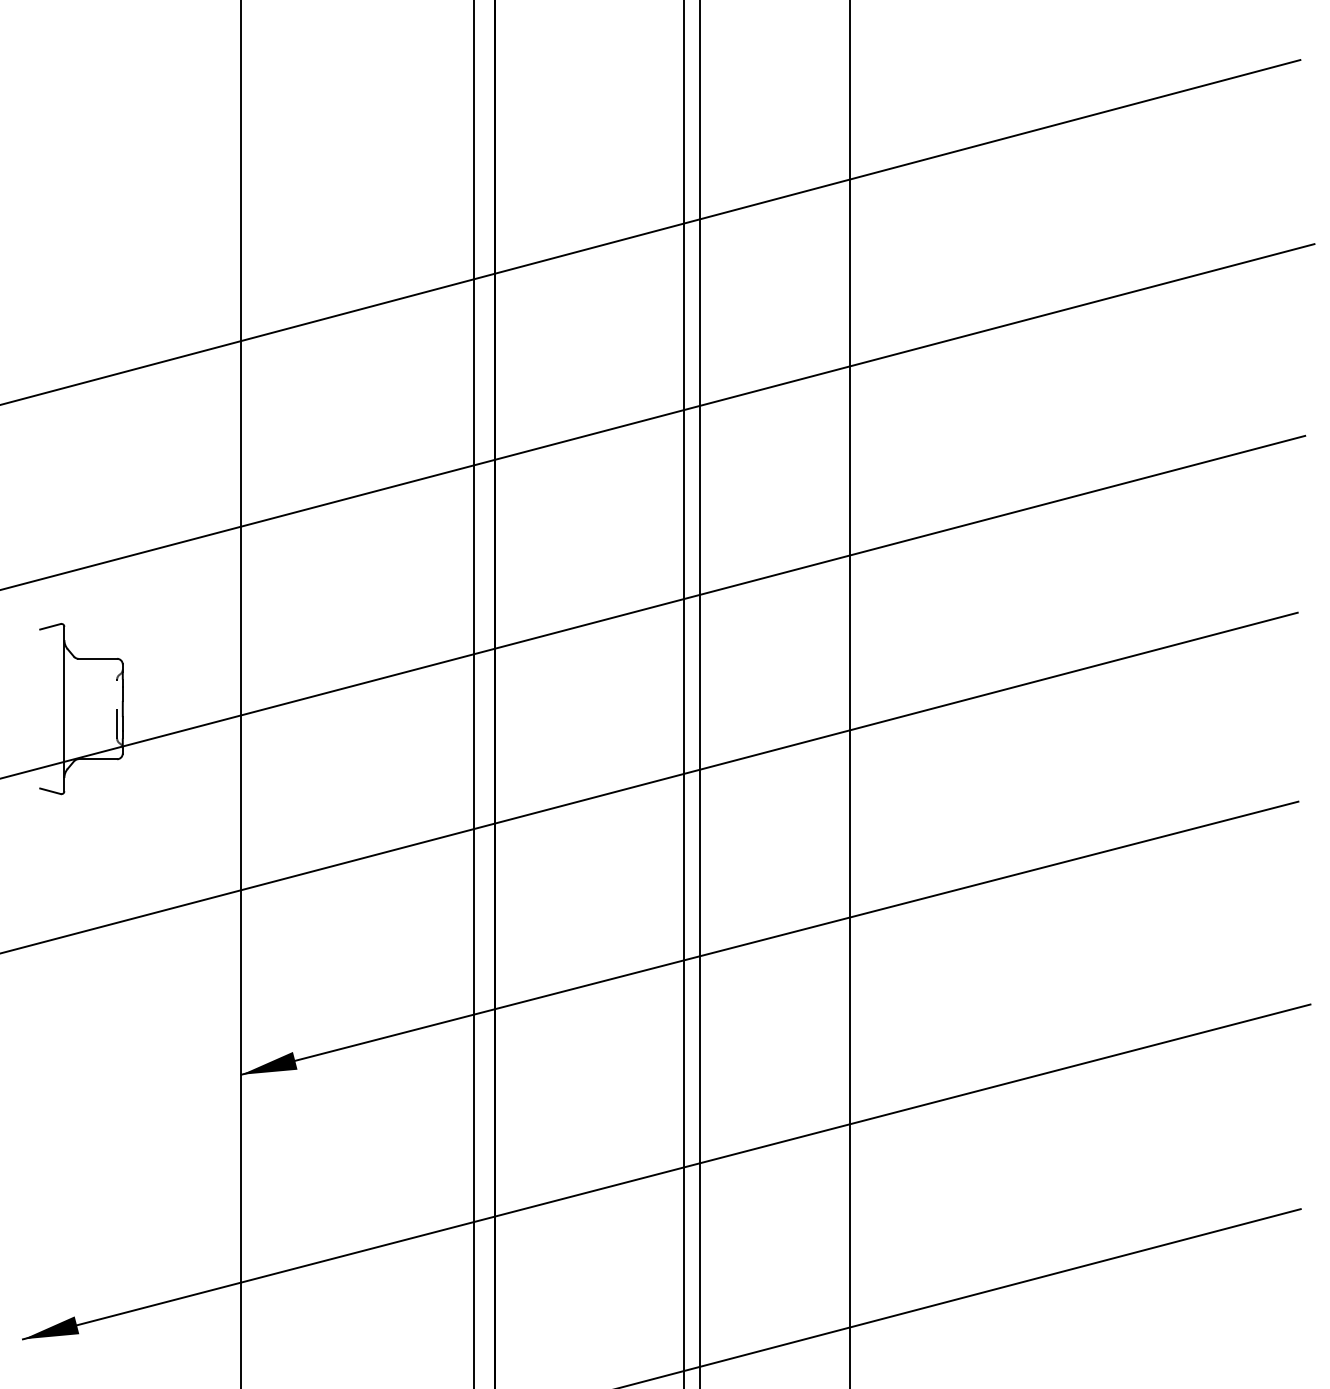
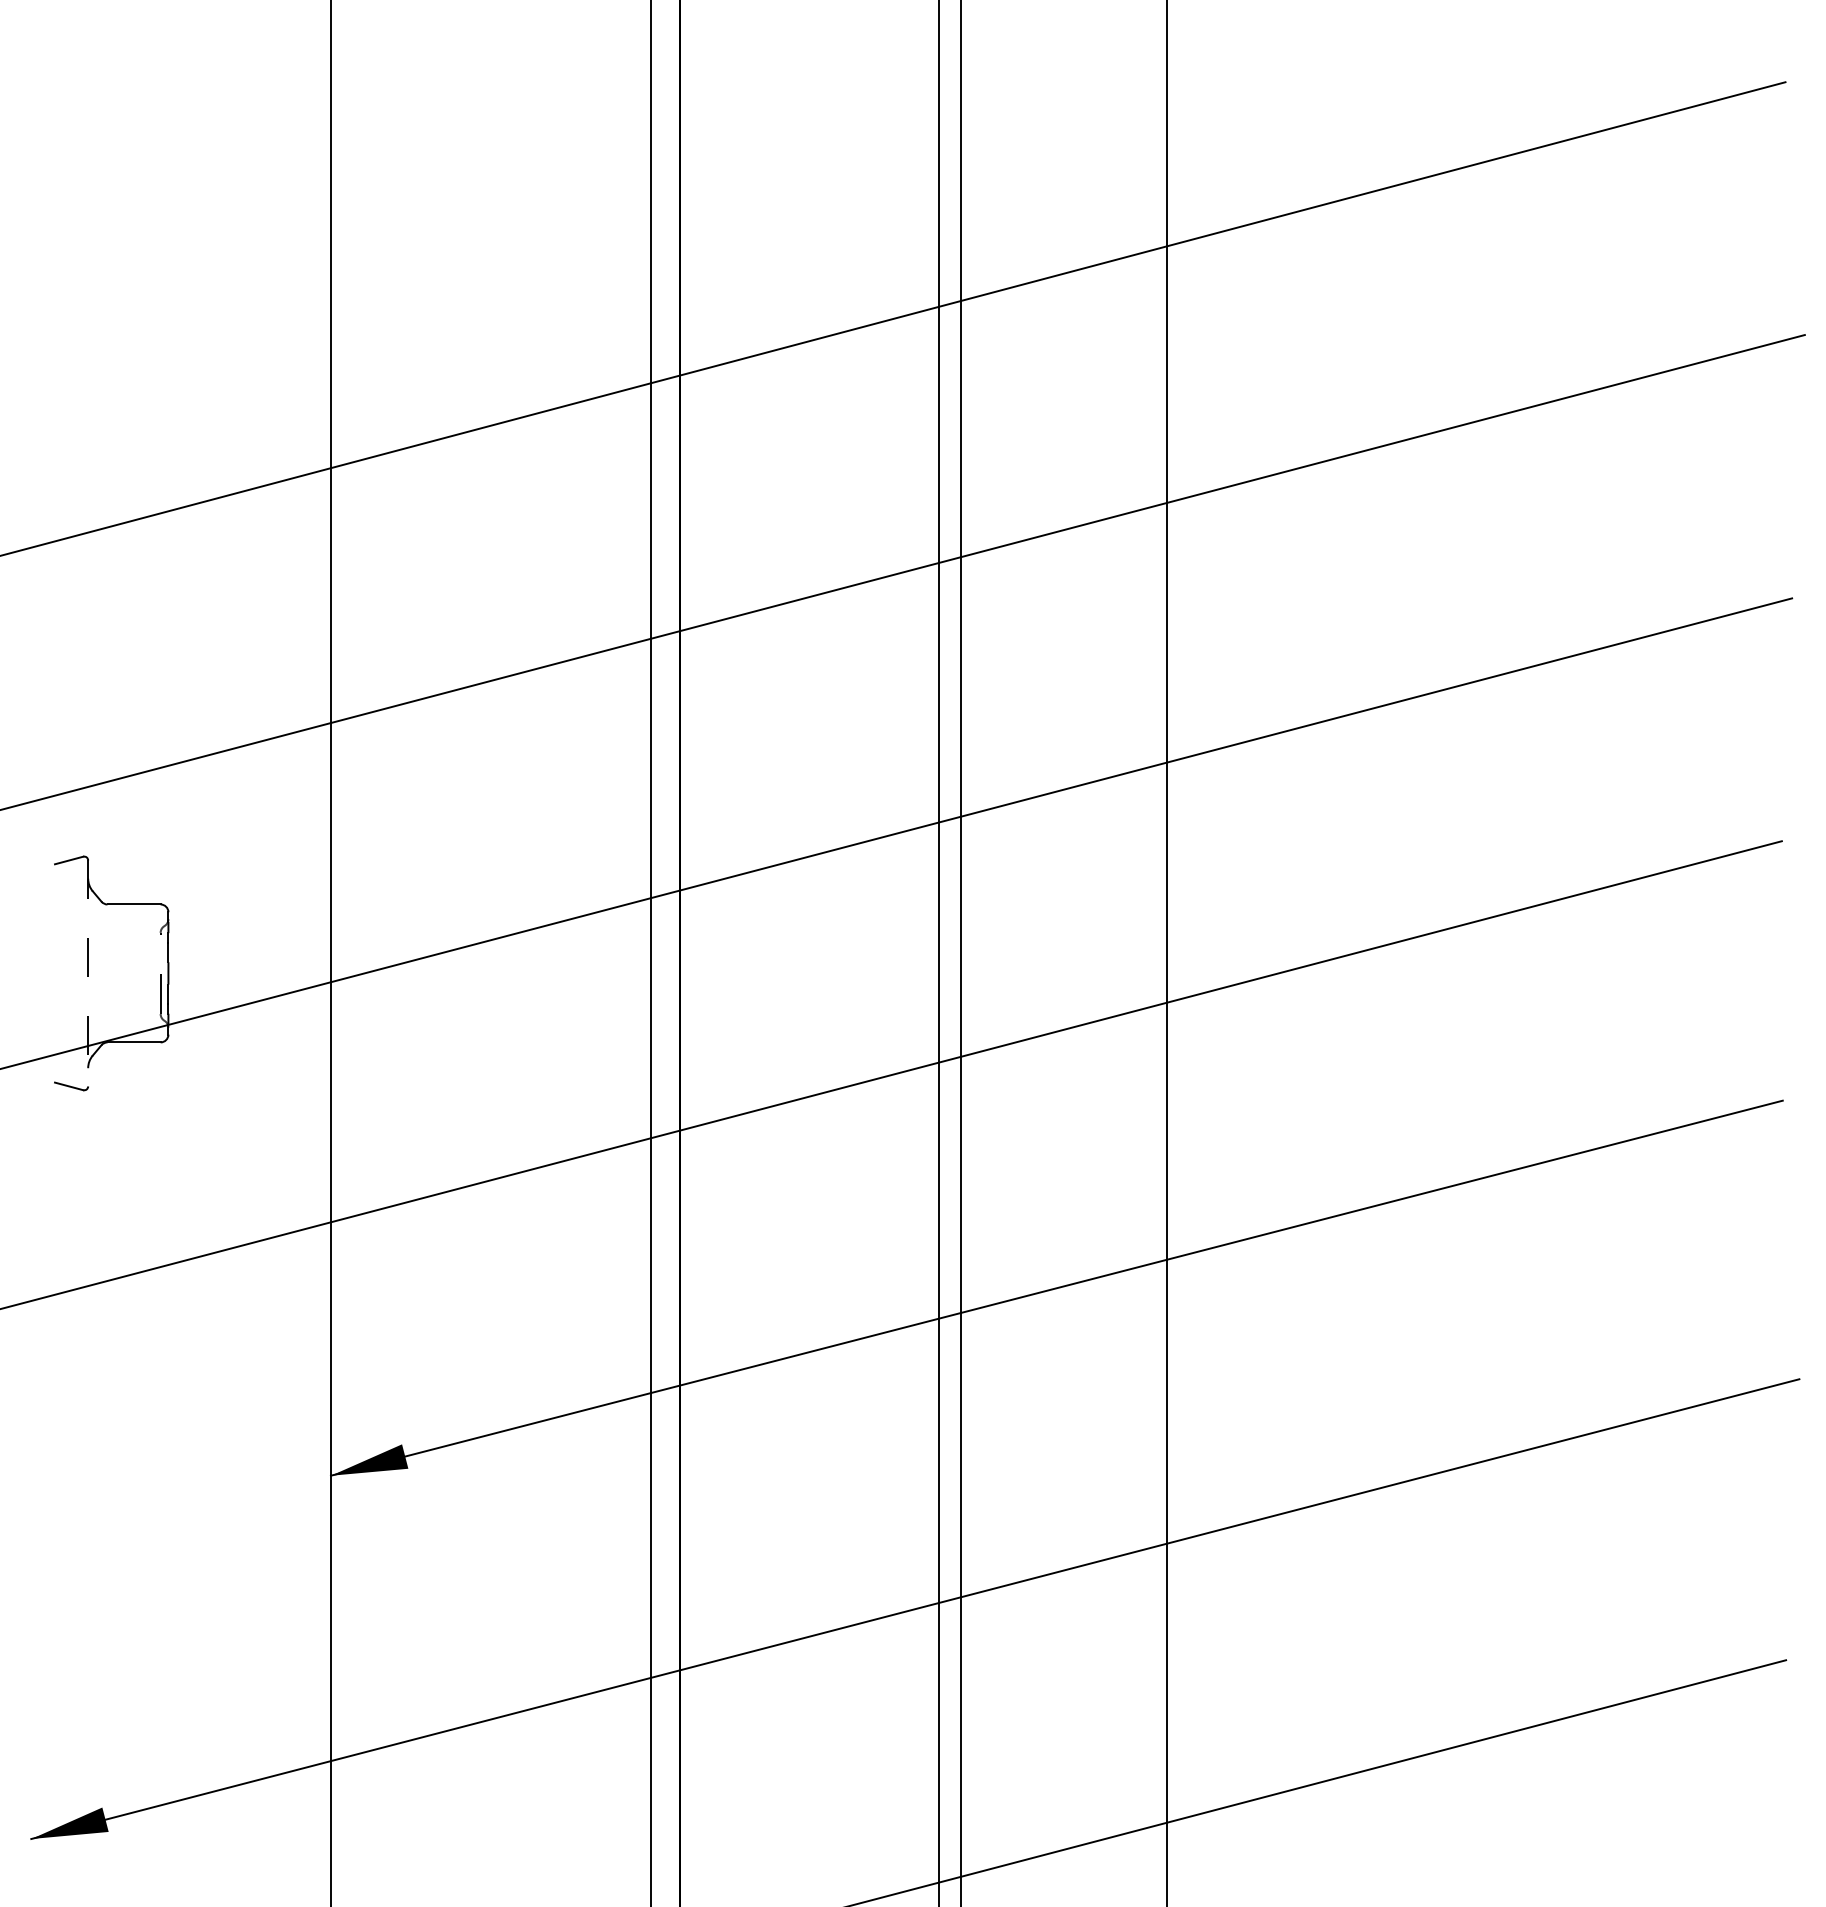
line: (64, 709) -> (88, 973), solid -> dashed

